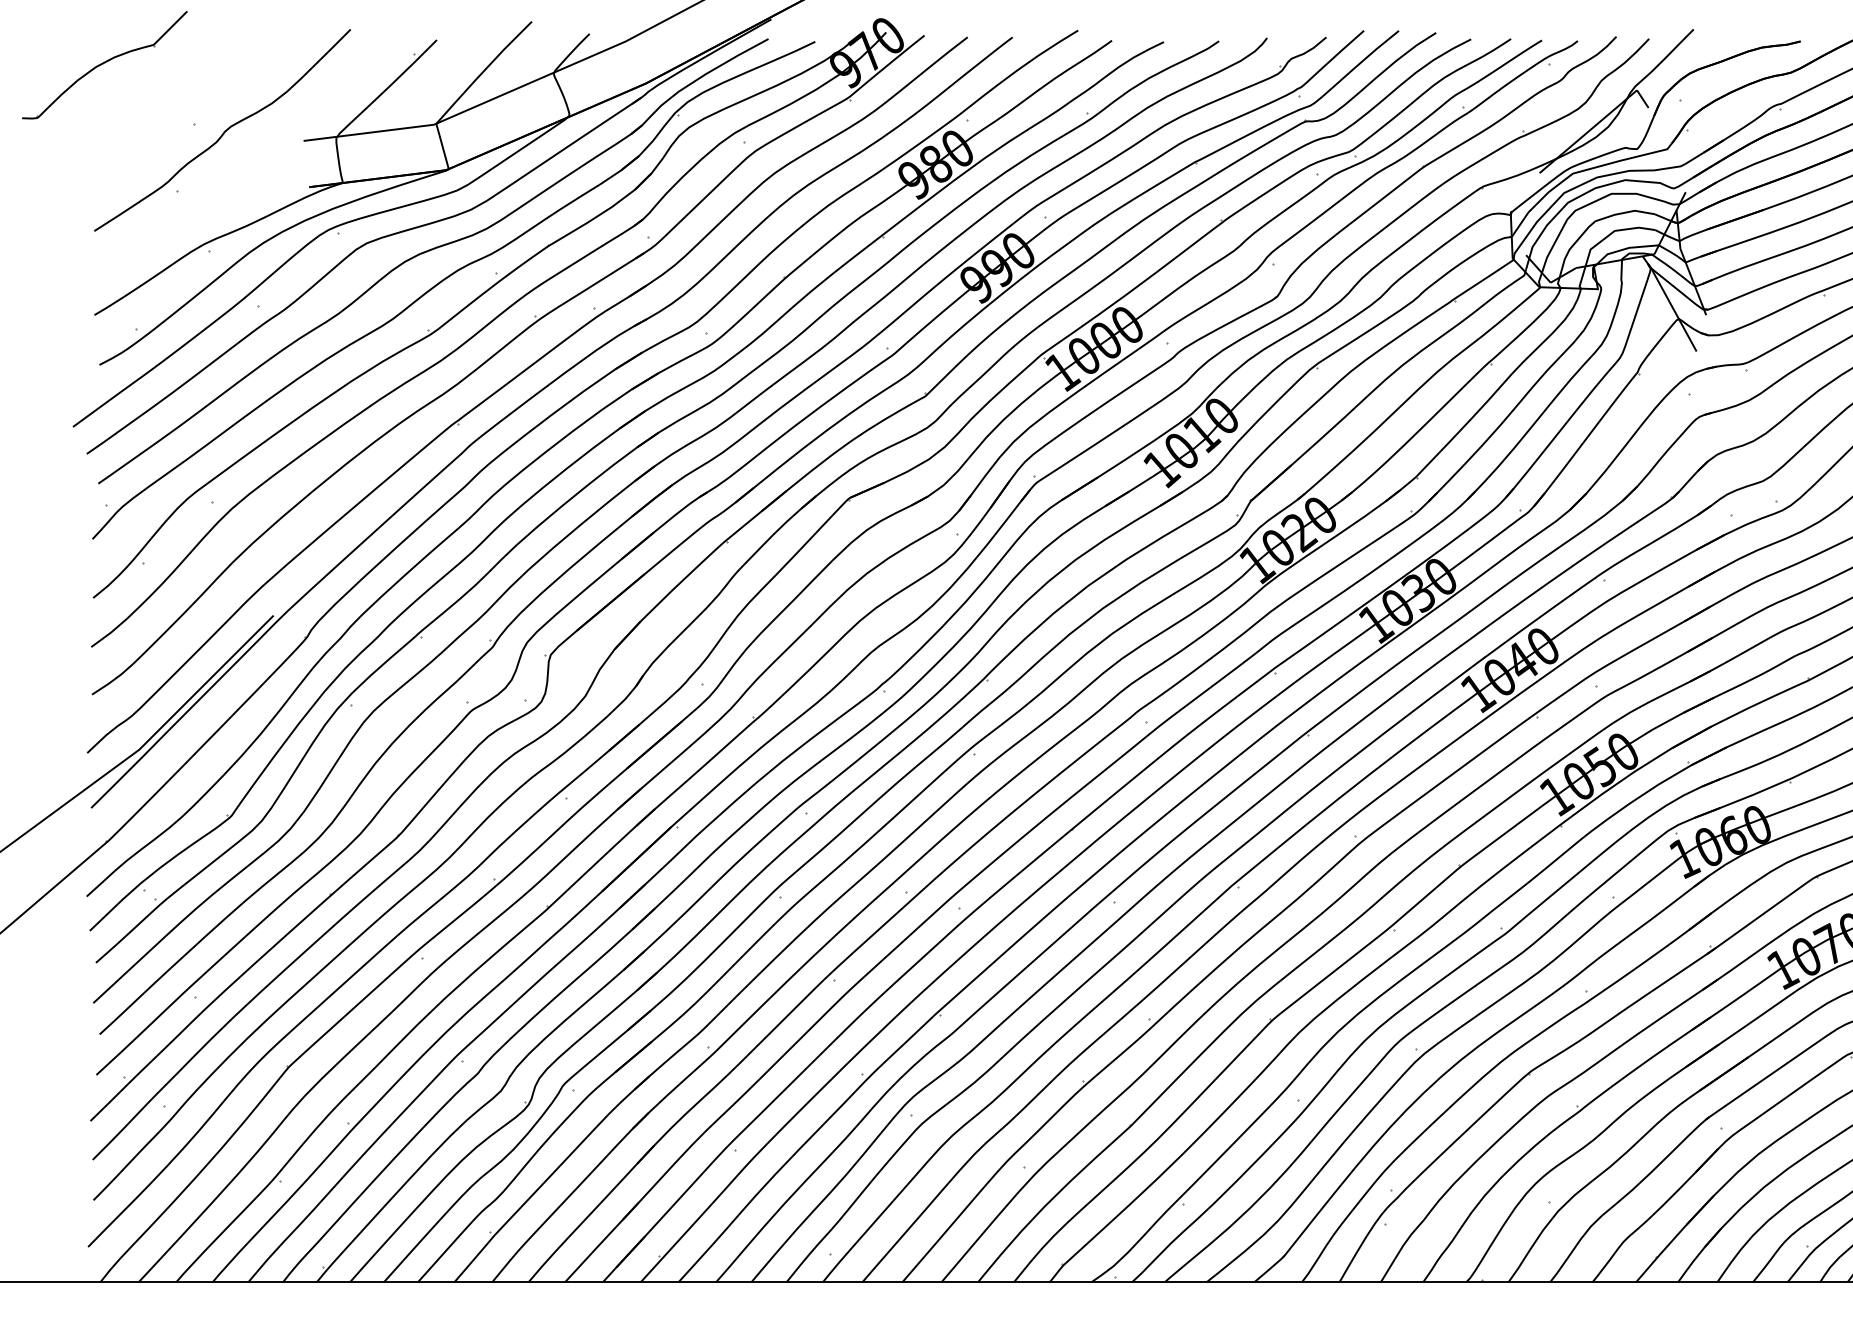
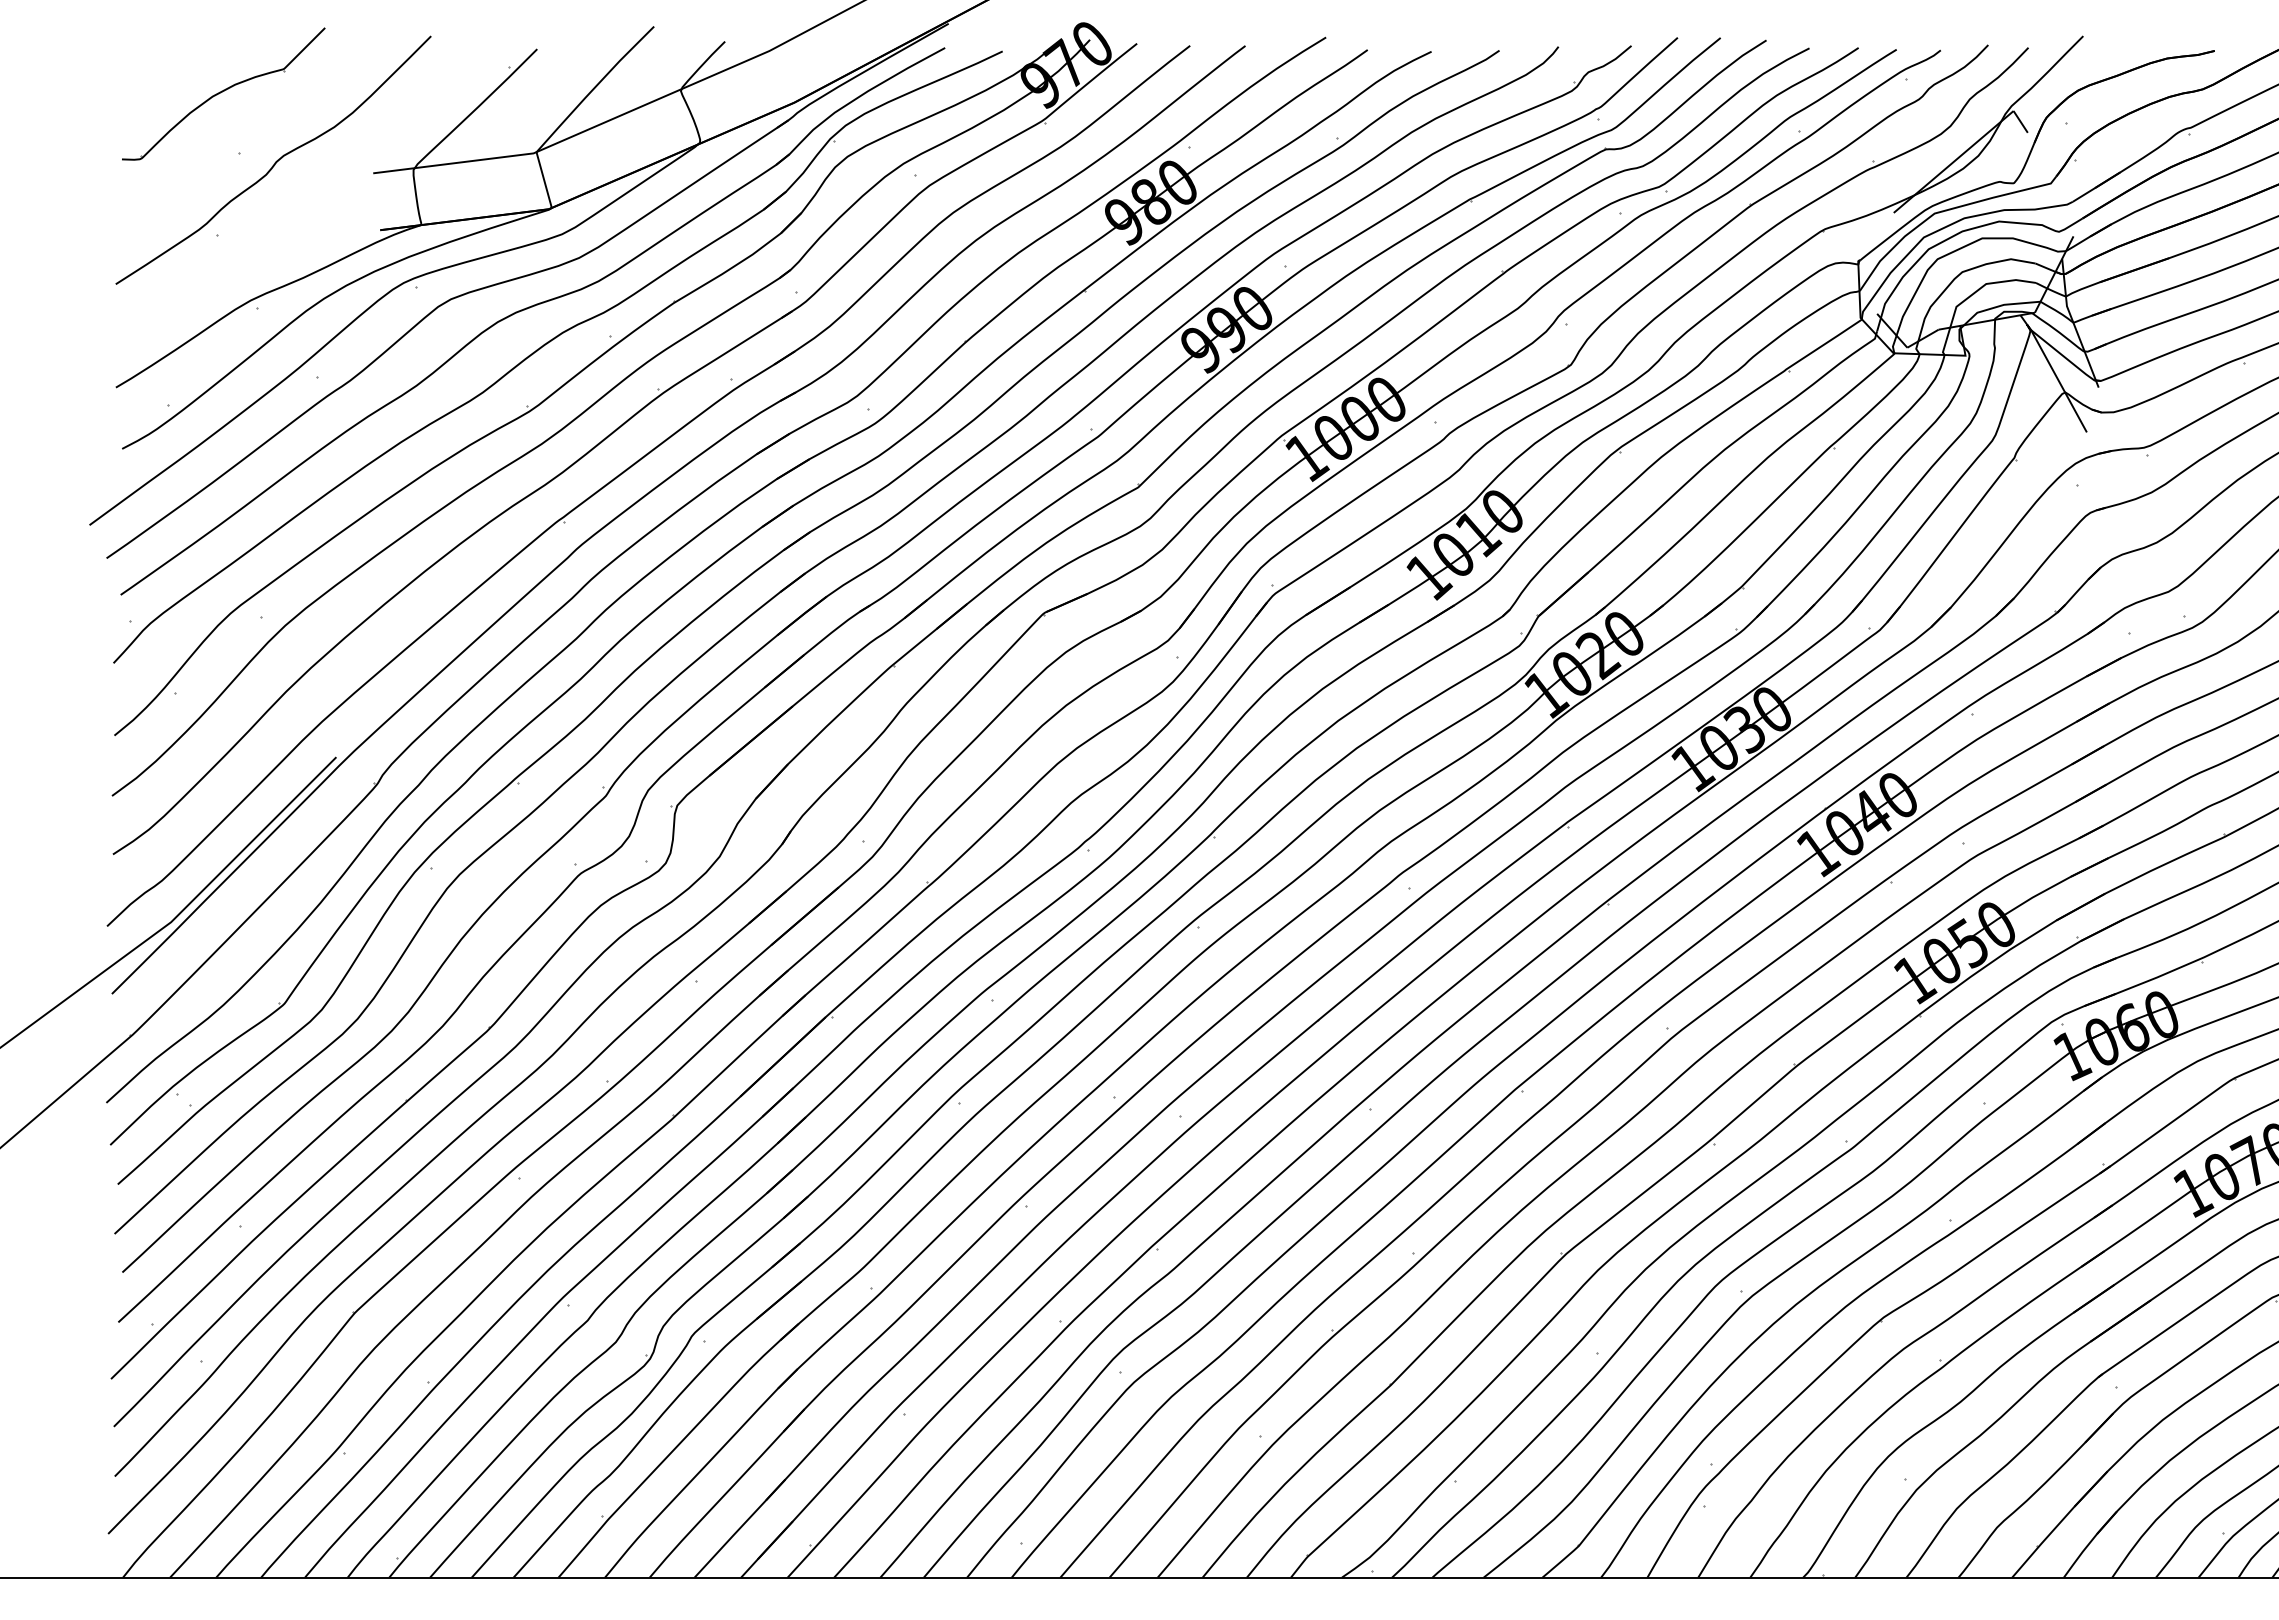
part: (104, 64) -> (223, 93), moved

